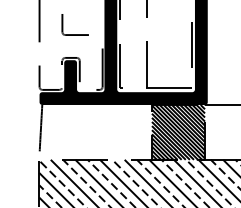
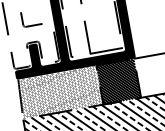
hatch: (96, 131) -> (60, 91), added

